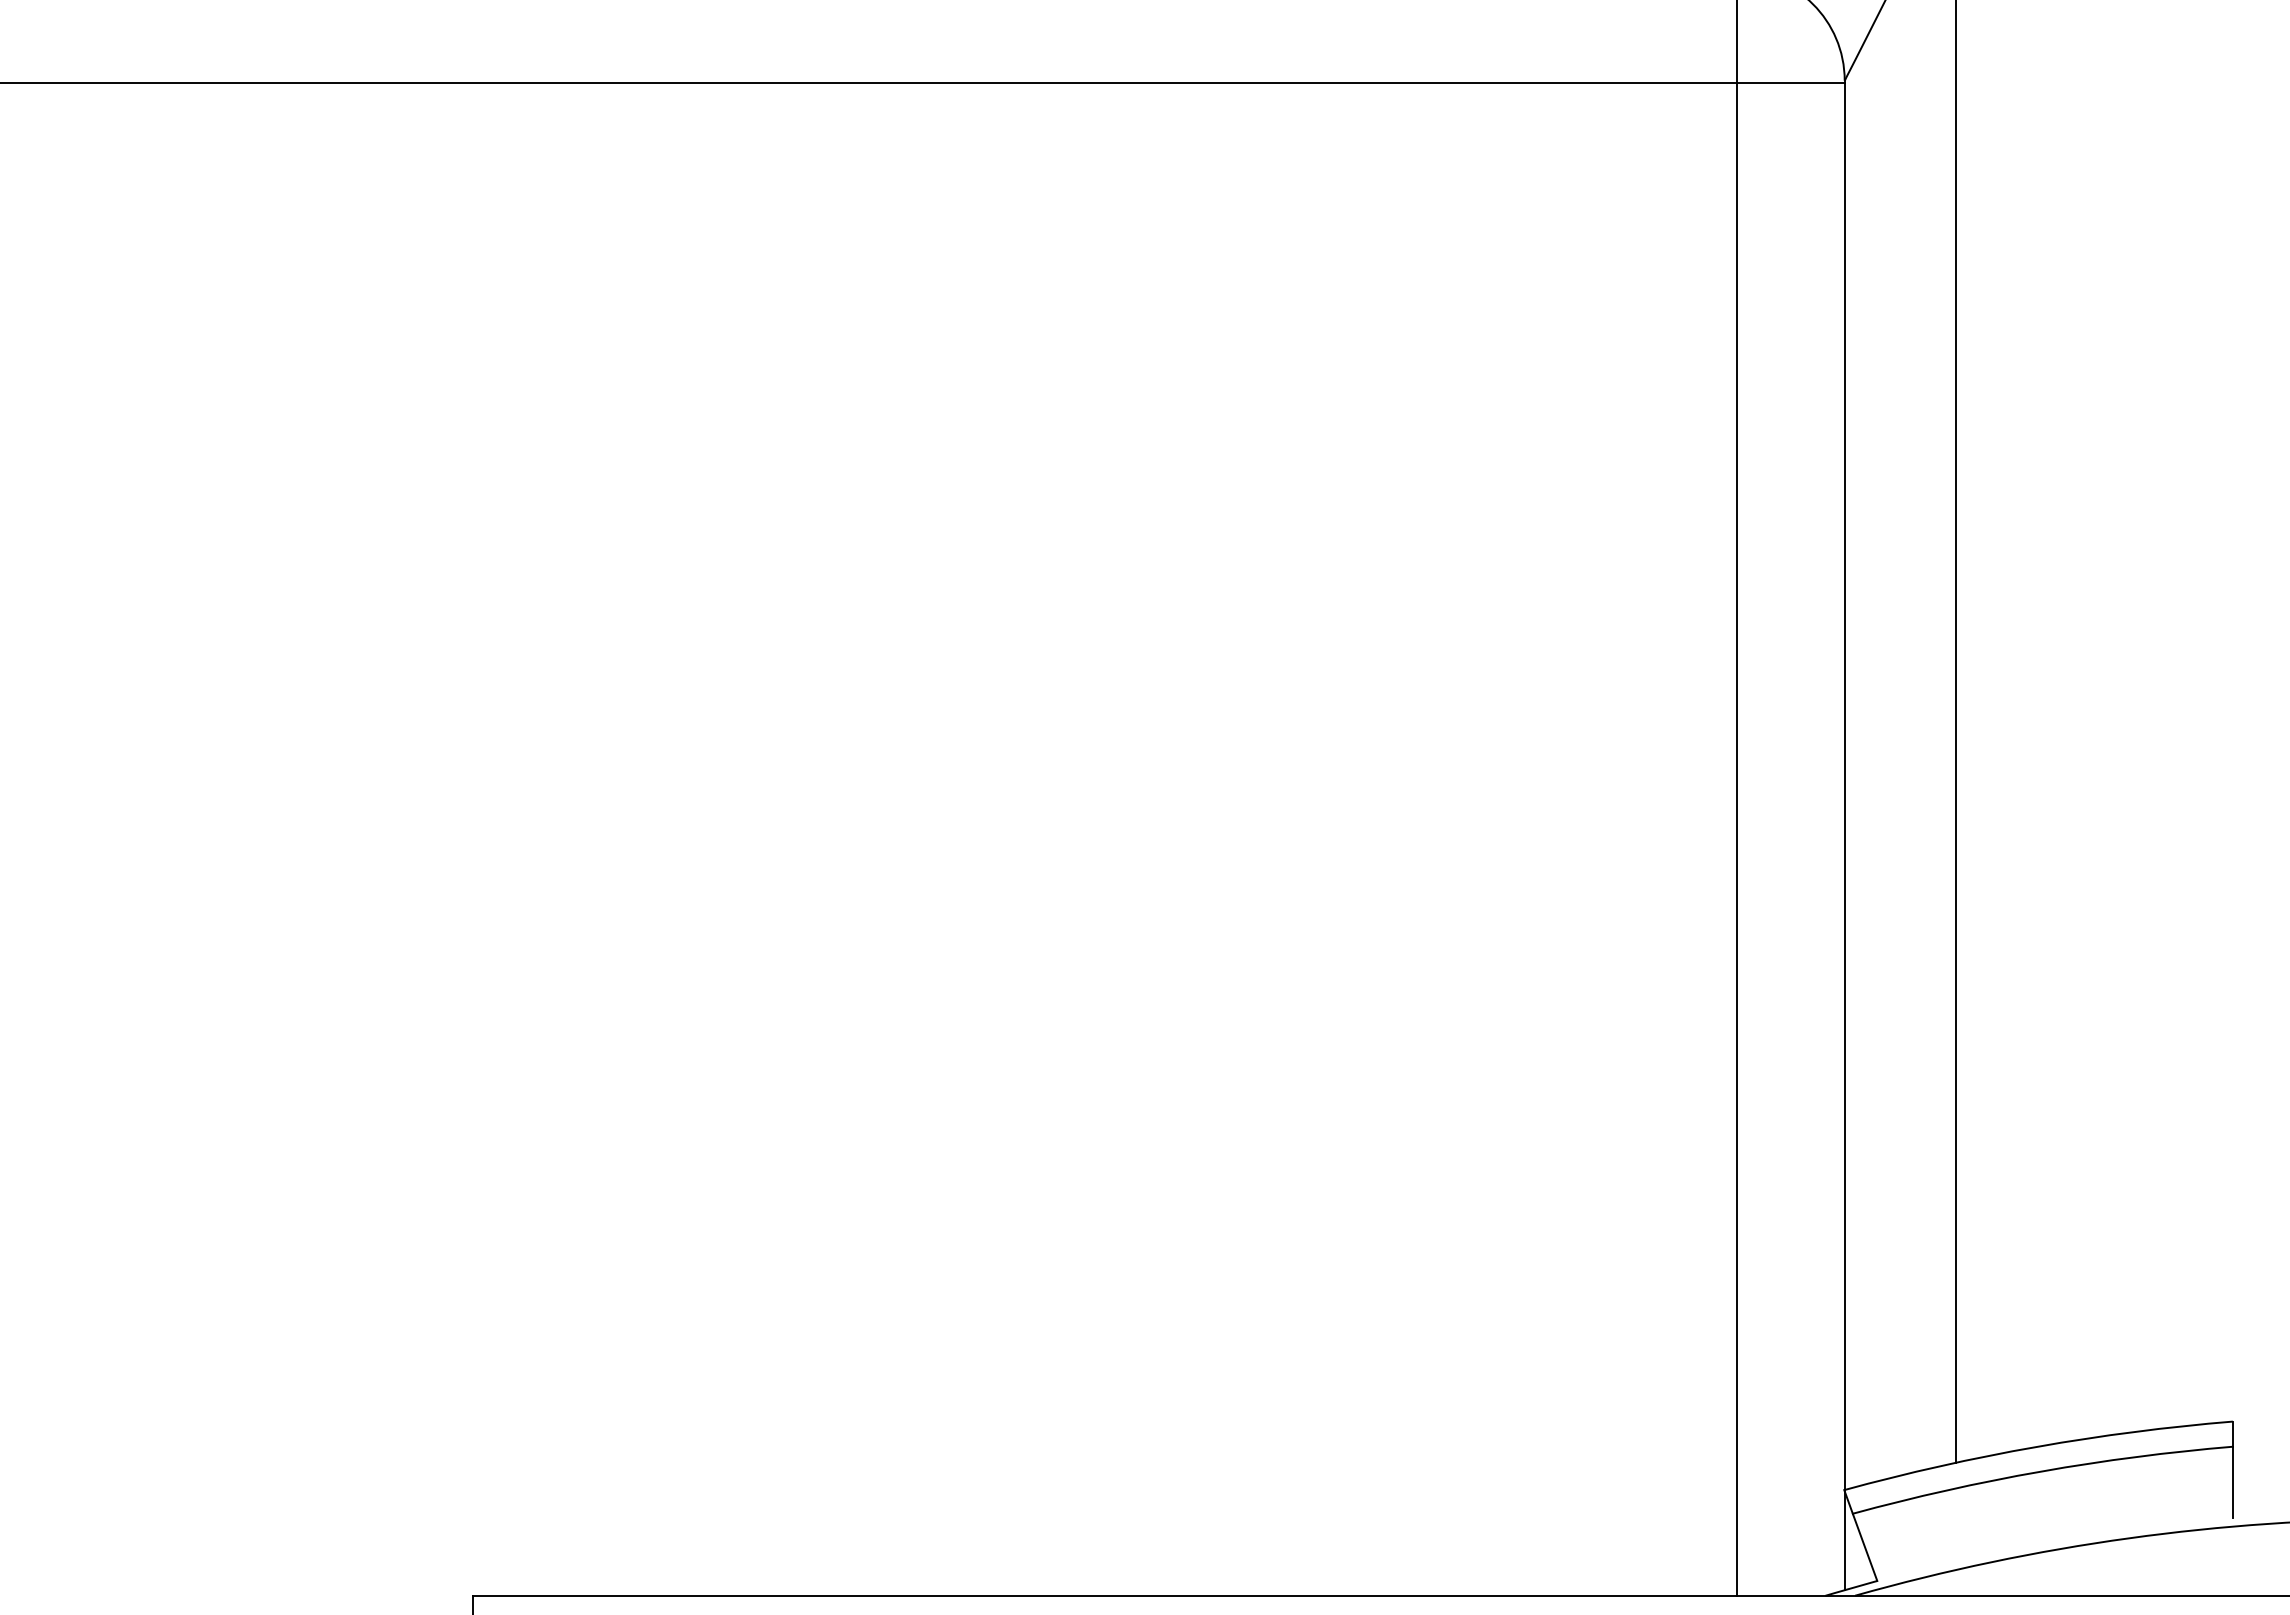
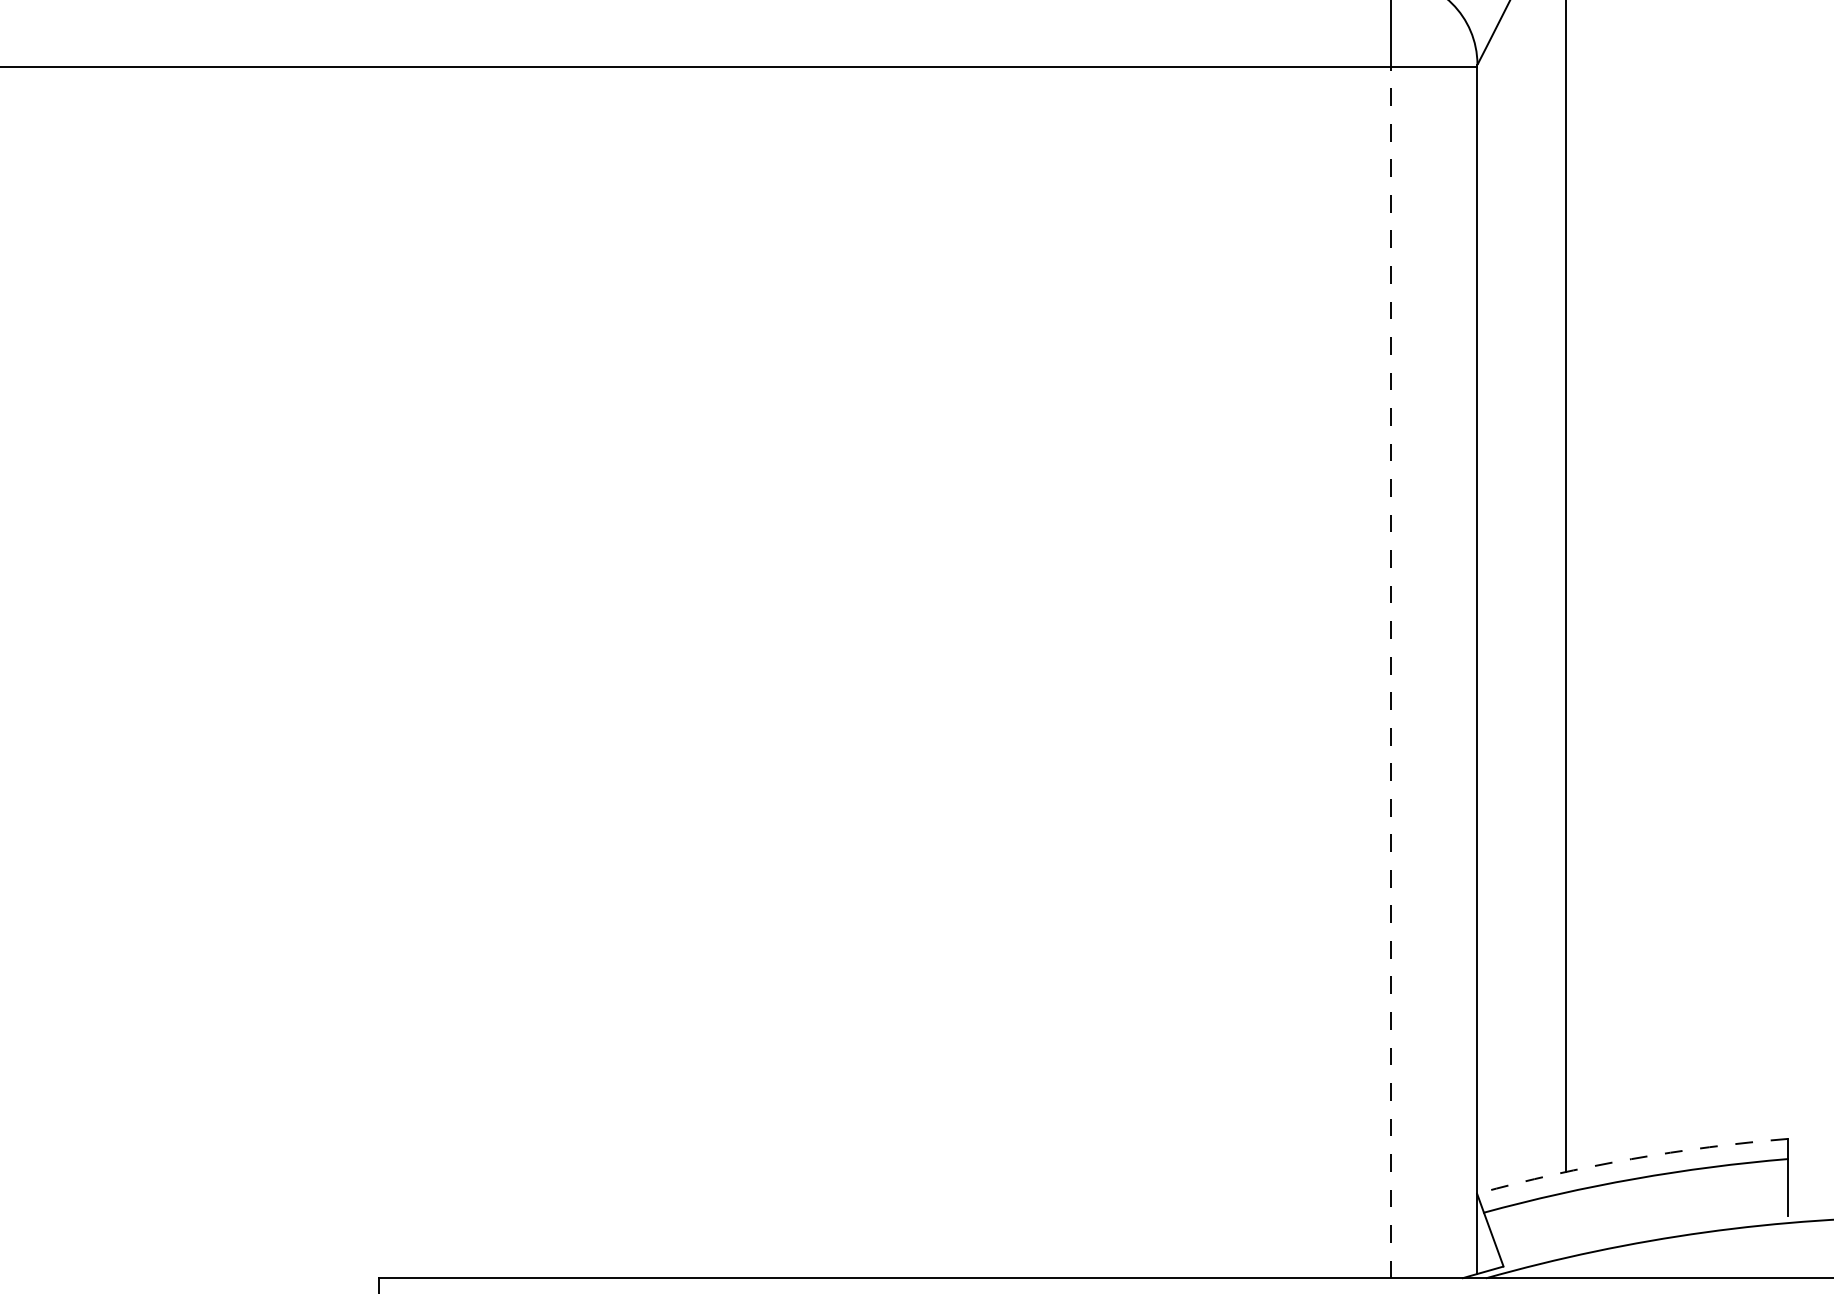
line: (1736, 839) -> (1390, 672), solid -> dashed
arc: (2036, 1446) -> (1631, 1158), solid -> dashed

